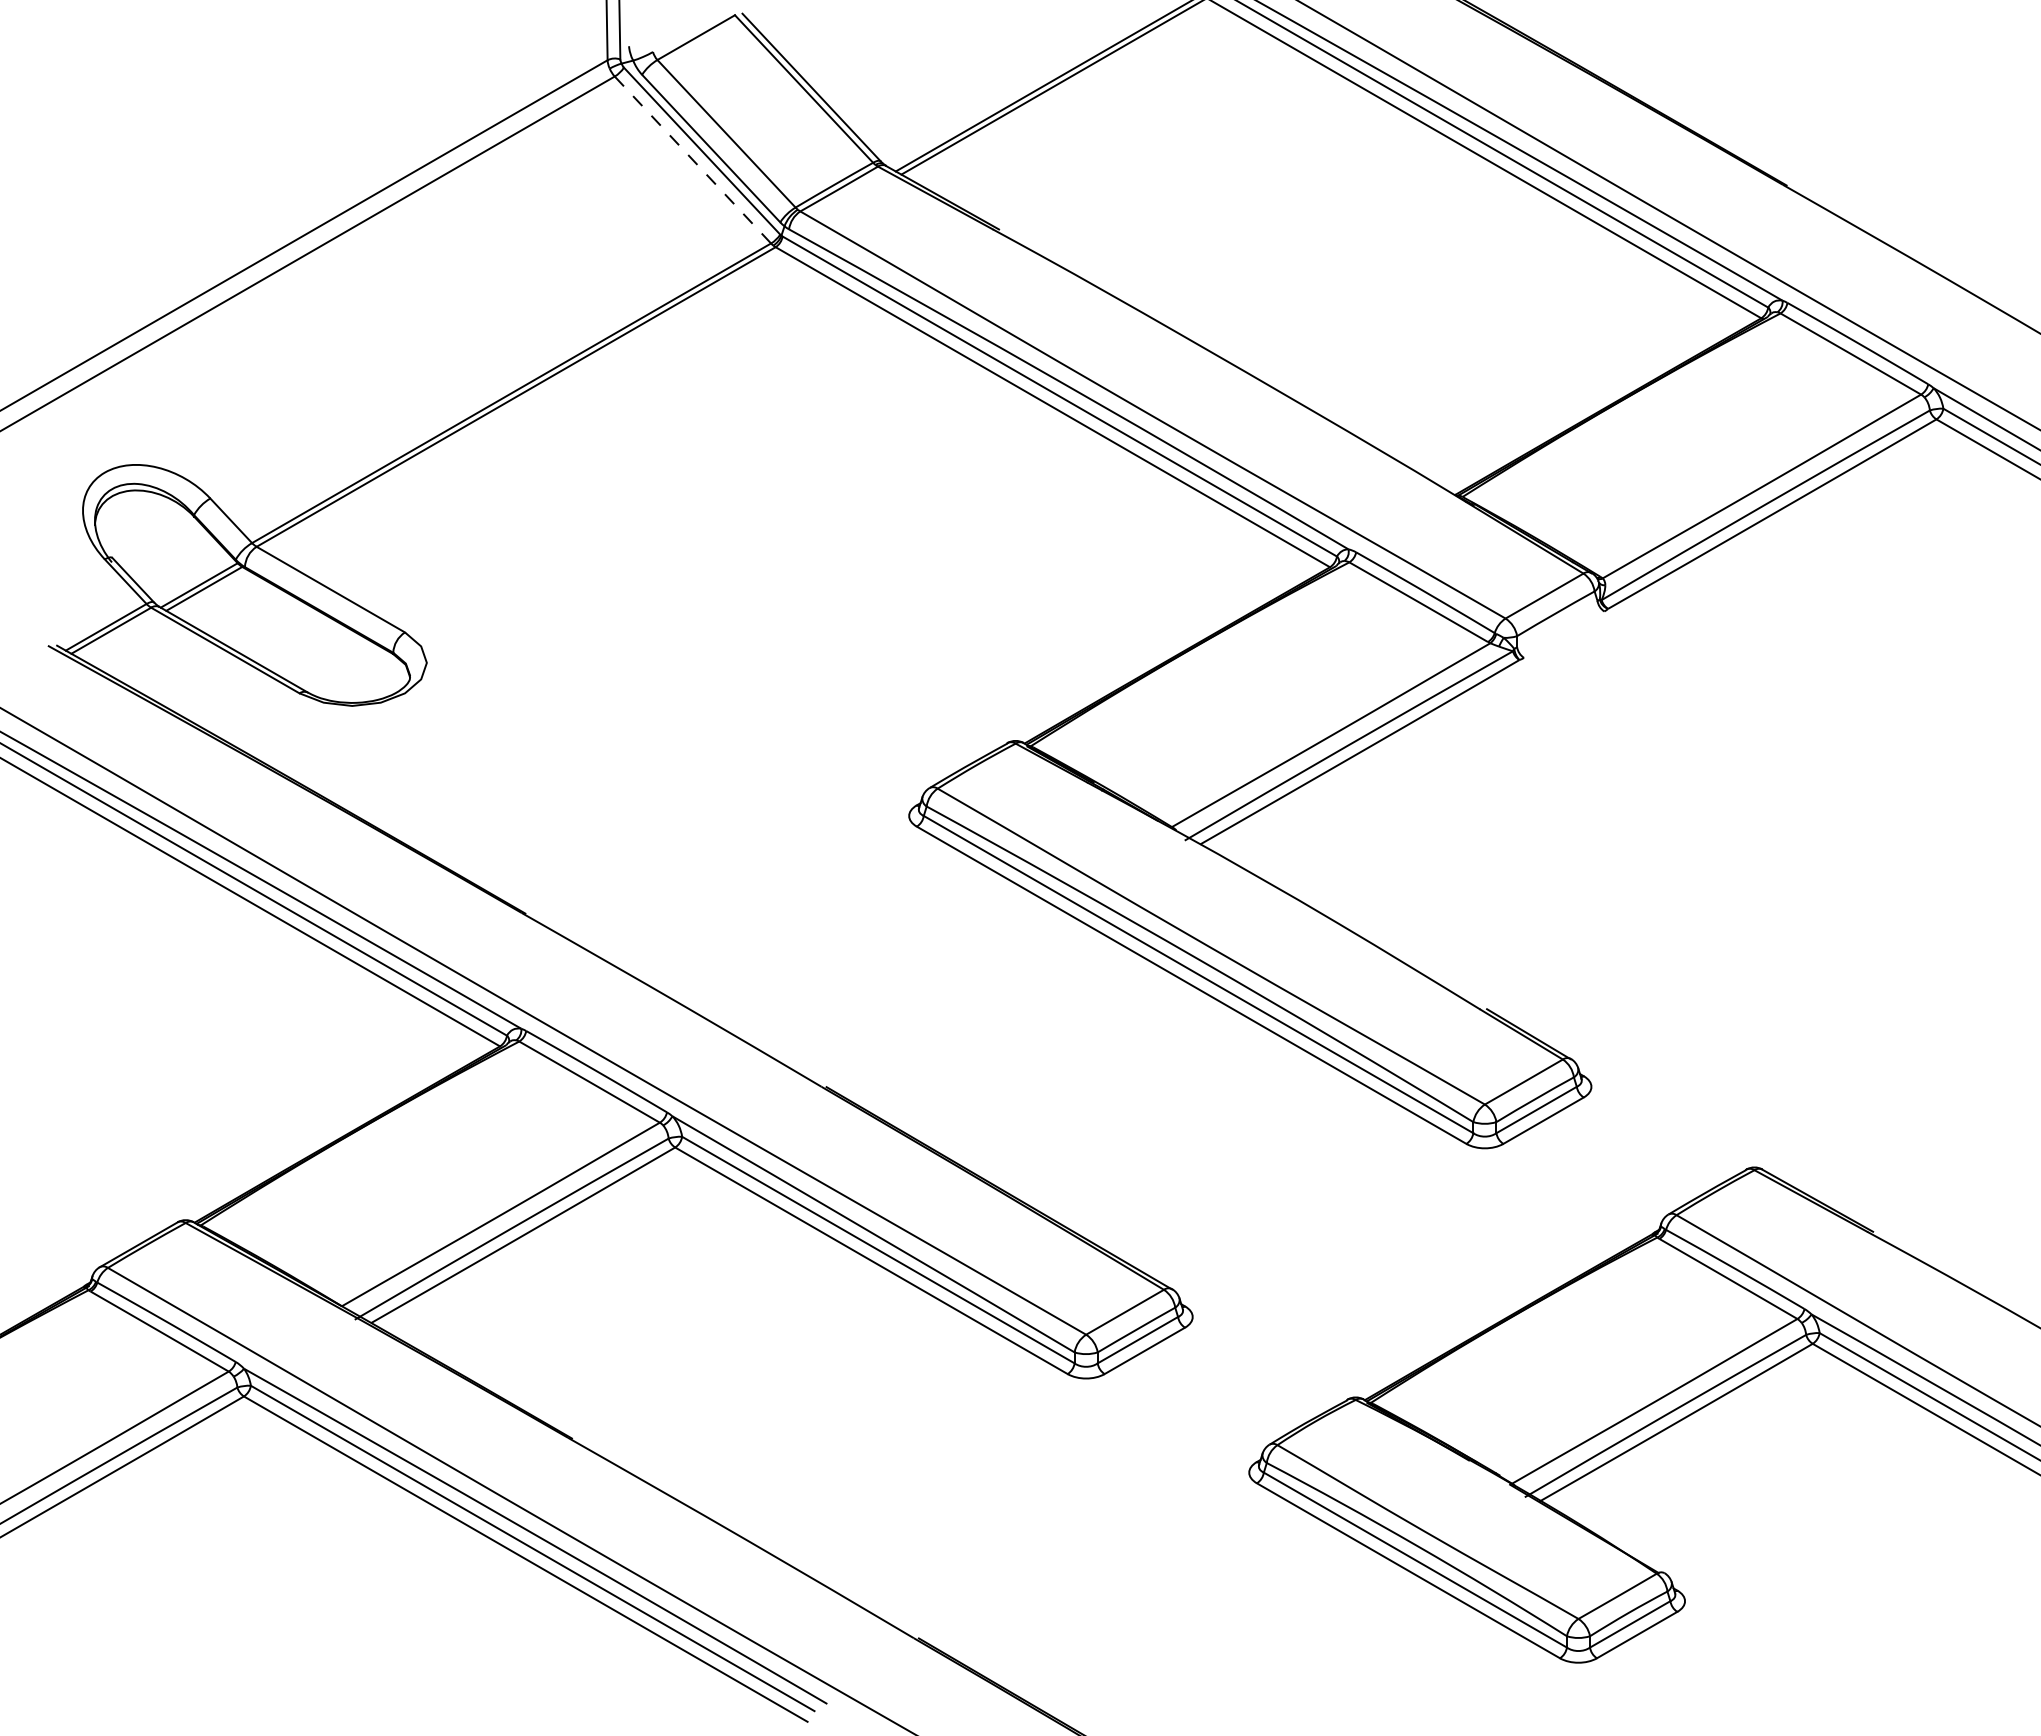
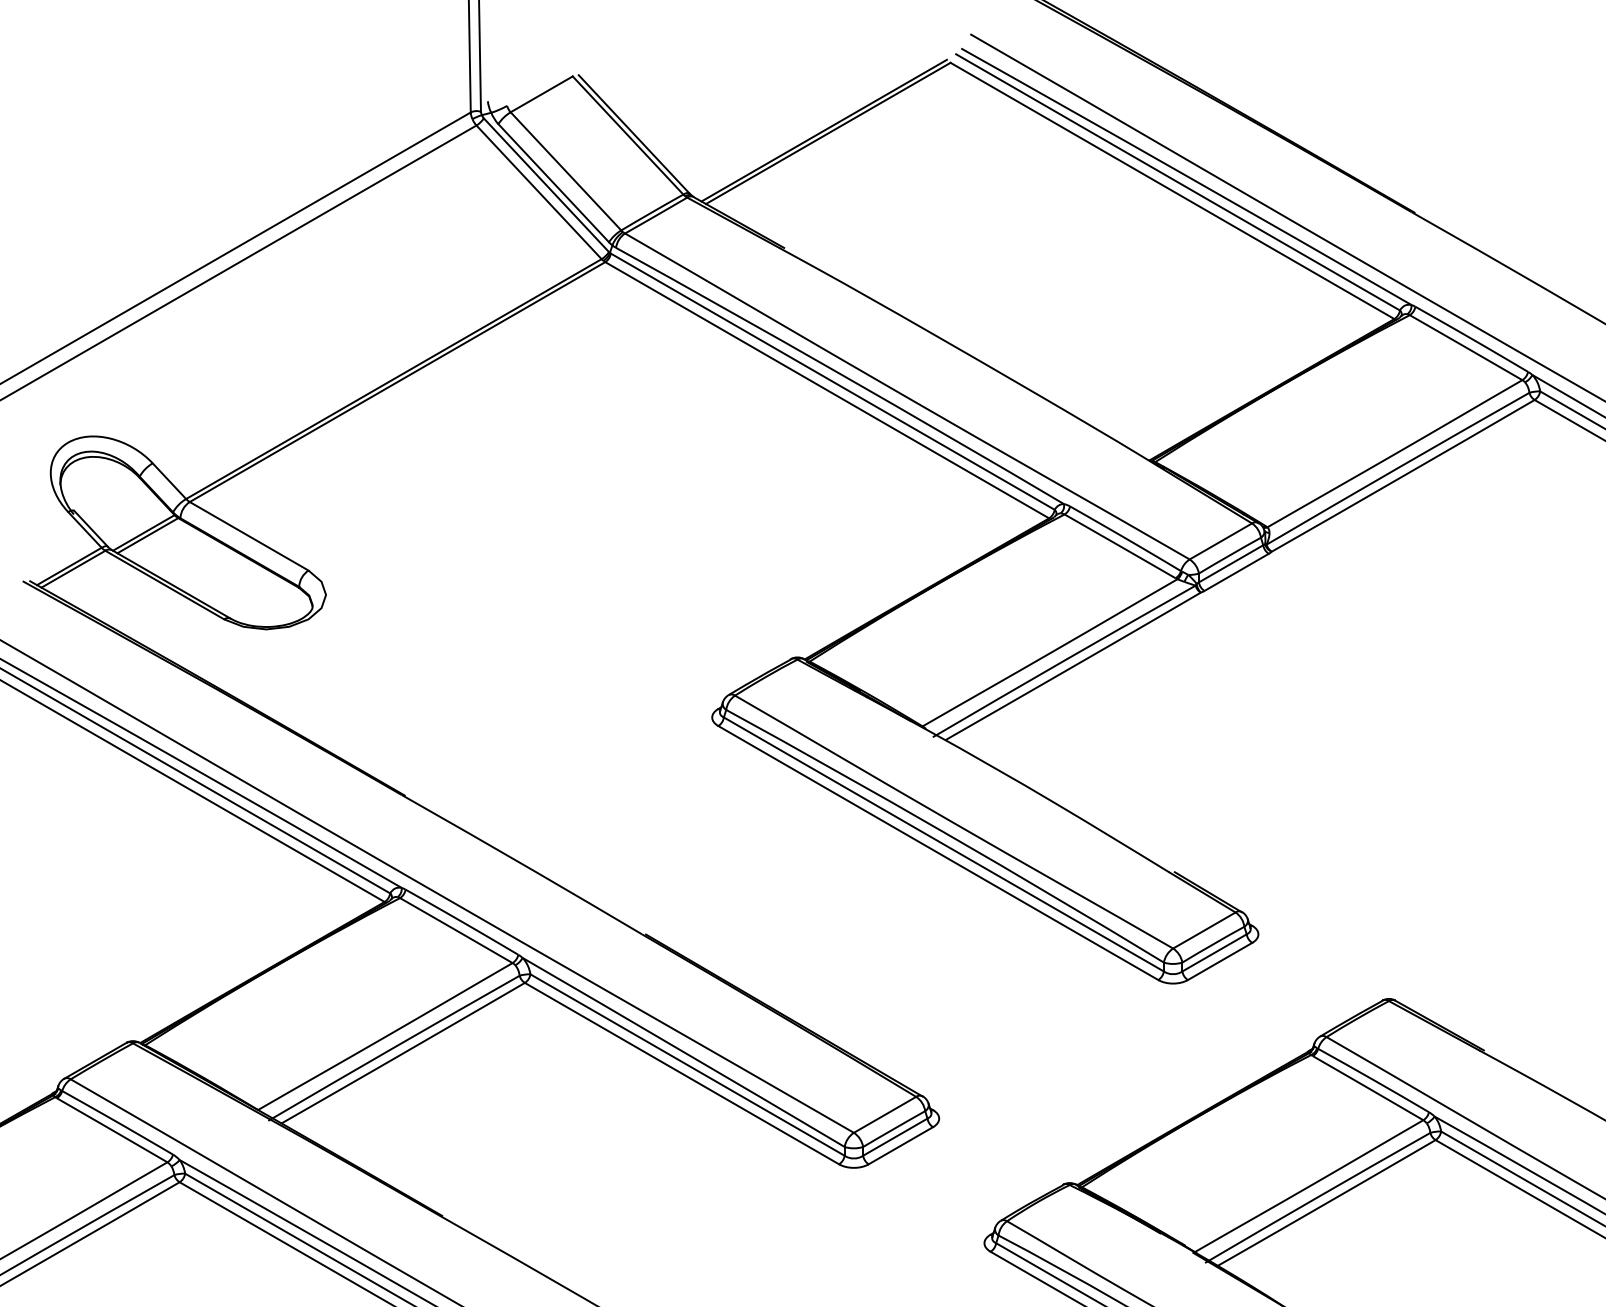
line: (693, 160) -> (539, 192), dashed -> solid
line: (1557, 623) -> (1231, 563), added
line: (1564, 634) -> (1236, 572), added

